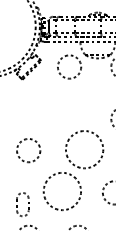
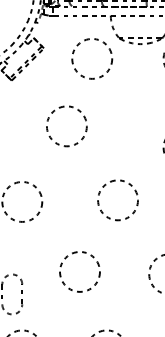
circle: (54, 106) -> (66, 126), added
circle: (84, 149) -> (117, 200), size x0.62
circle: (62, 191) -> (80, 271), size x0.62

